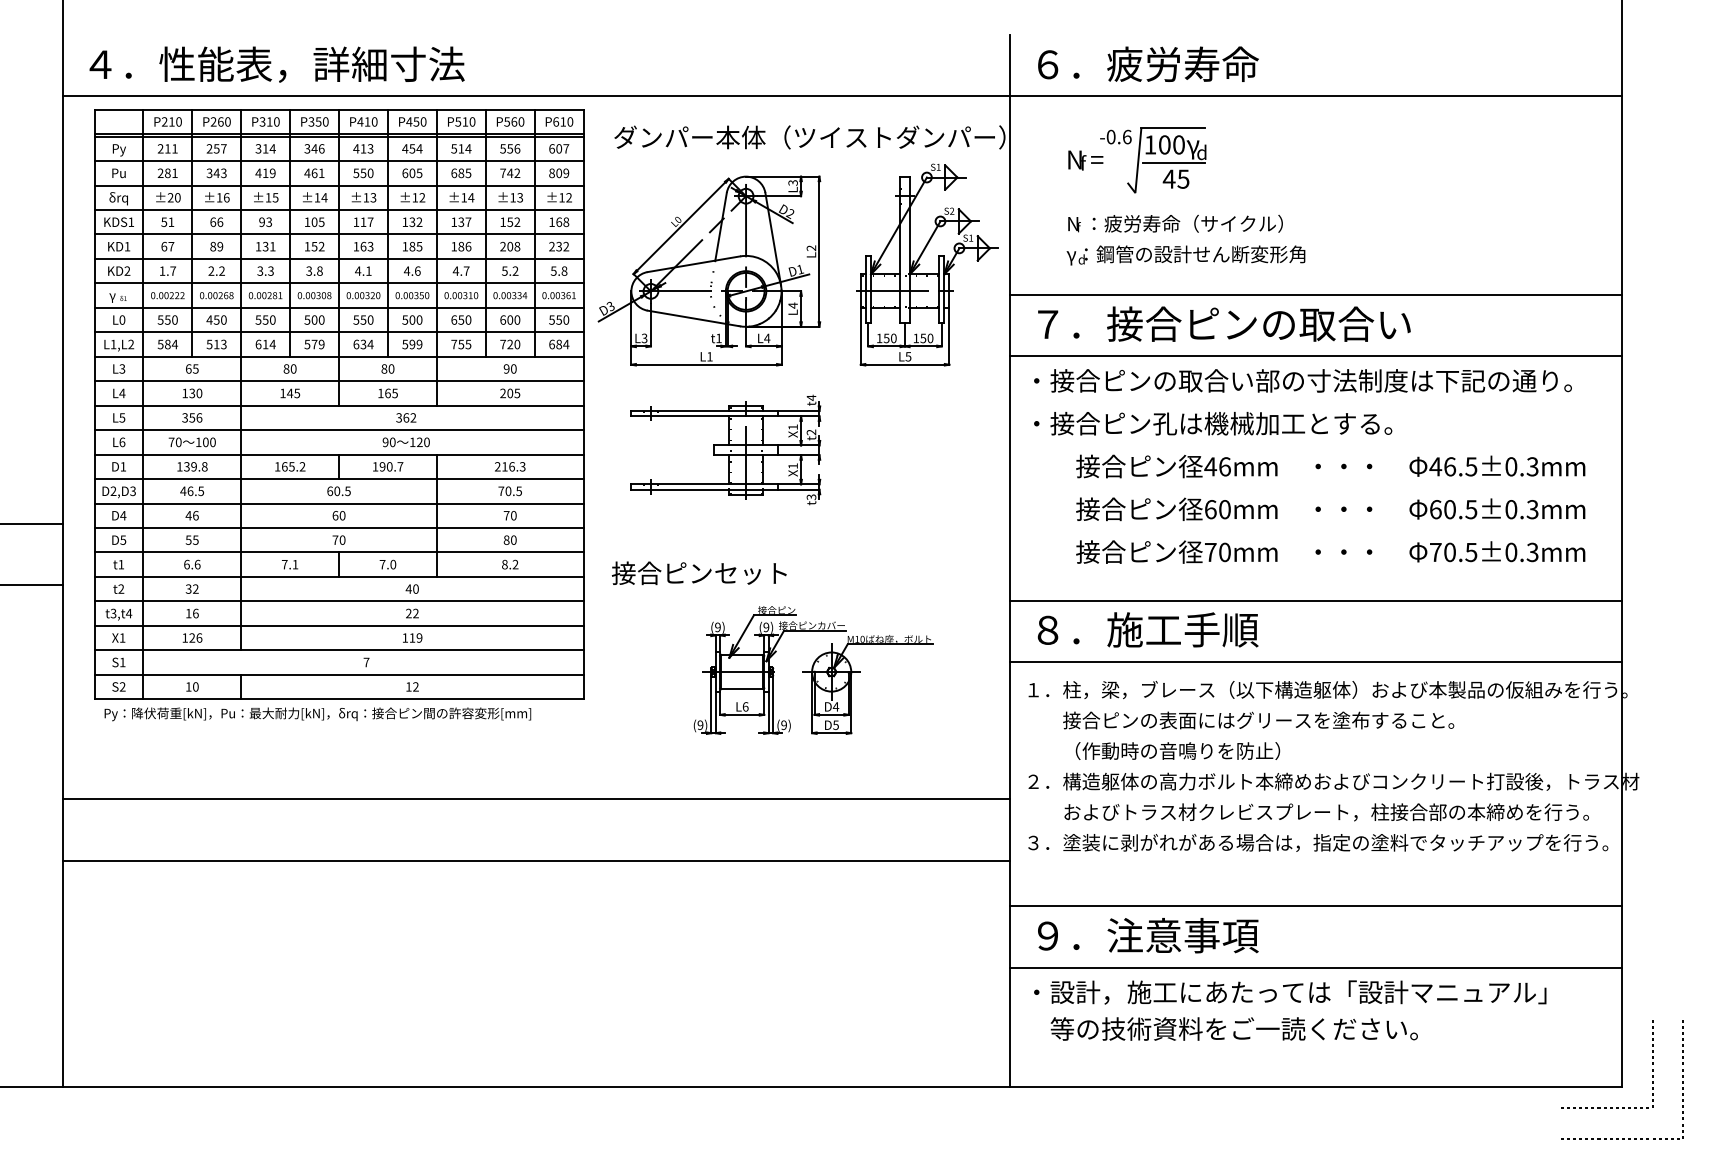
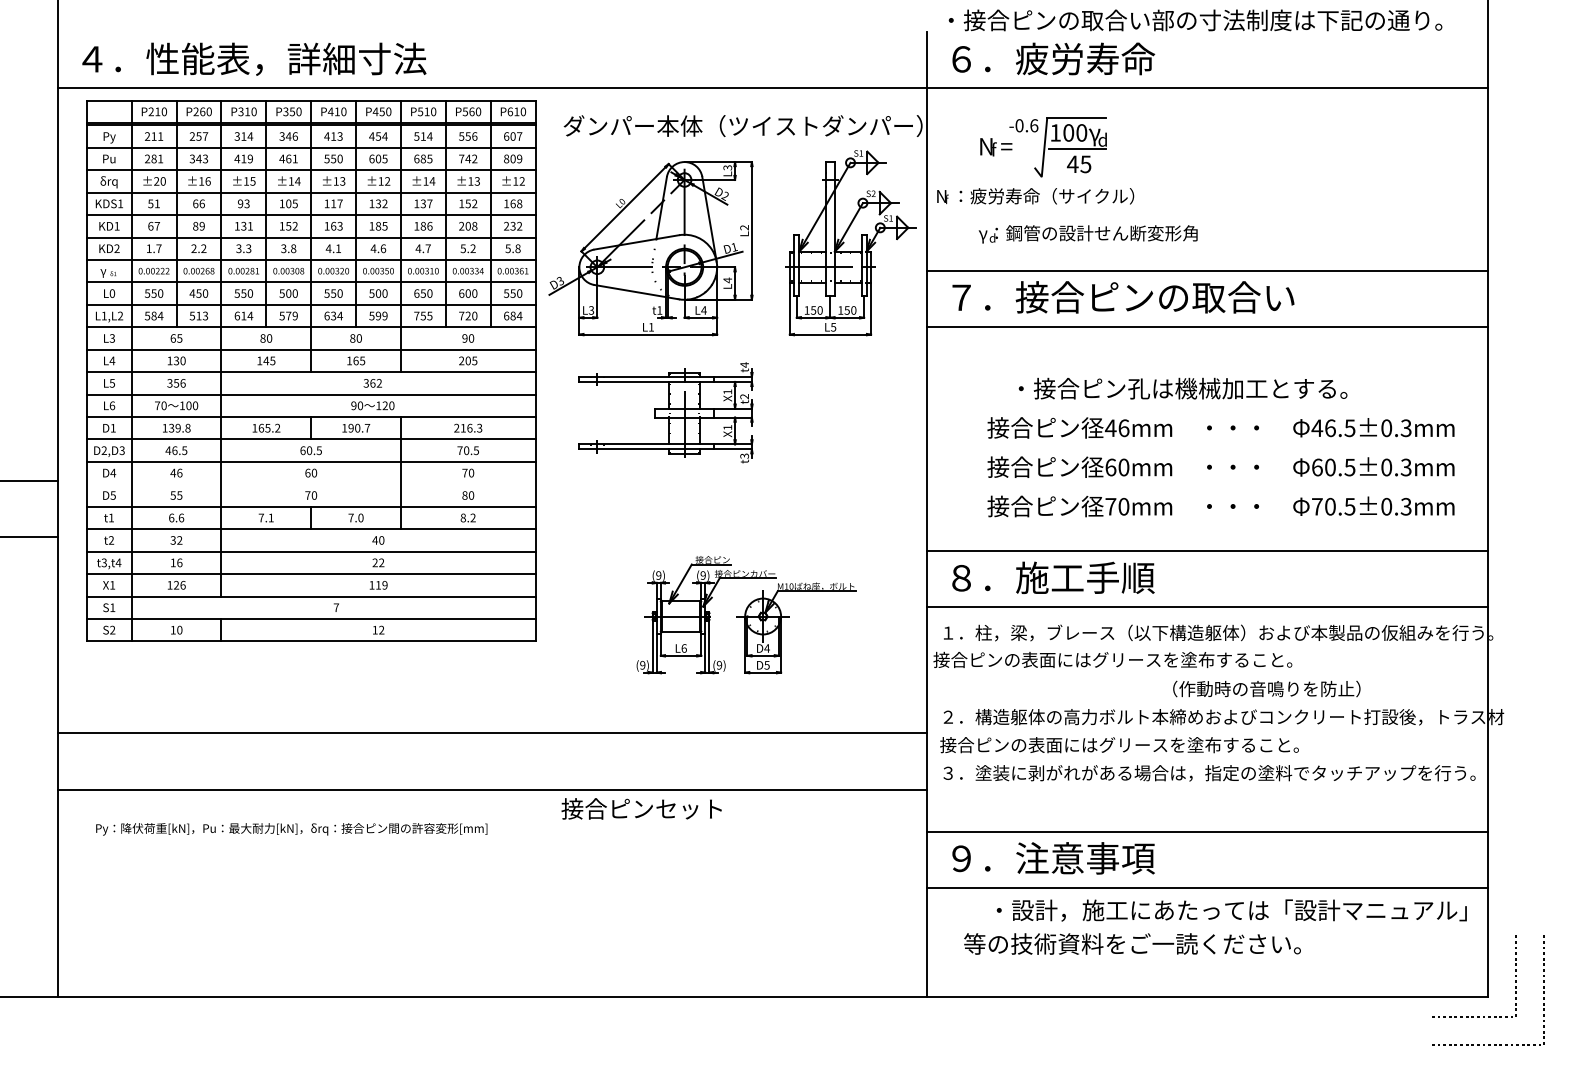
text: (1175, 224) -> (1035, 196), moved
text: (1302, 380) -> (1195, 20), moved
text: (1212, 423) -> (1182, 388), moved
line: (338, 528) -> (310, 484), removed
text: (699, 572) -> (641, 808), moved
text: (317, 714) -> (291, 829), moved
text: (1258, 719) -> (1112, 659), moved
text: (1177, 750) -> (1266, 688), moved
text: (1306, 812) -> (1198, 745), およびトラス材クレビスプレート，柱接合部の本締めを行う。 -> 接合ピンの表面にはグリースを塗布すること。
text: (1289, 992) -> (1231, 910), moved

